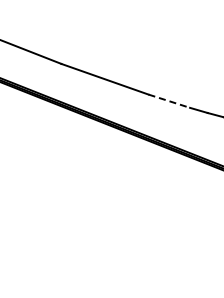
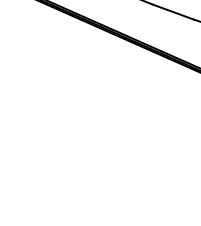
line: (169, 101) -> (173, 12), dashed -> solid

